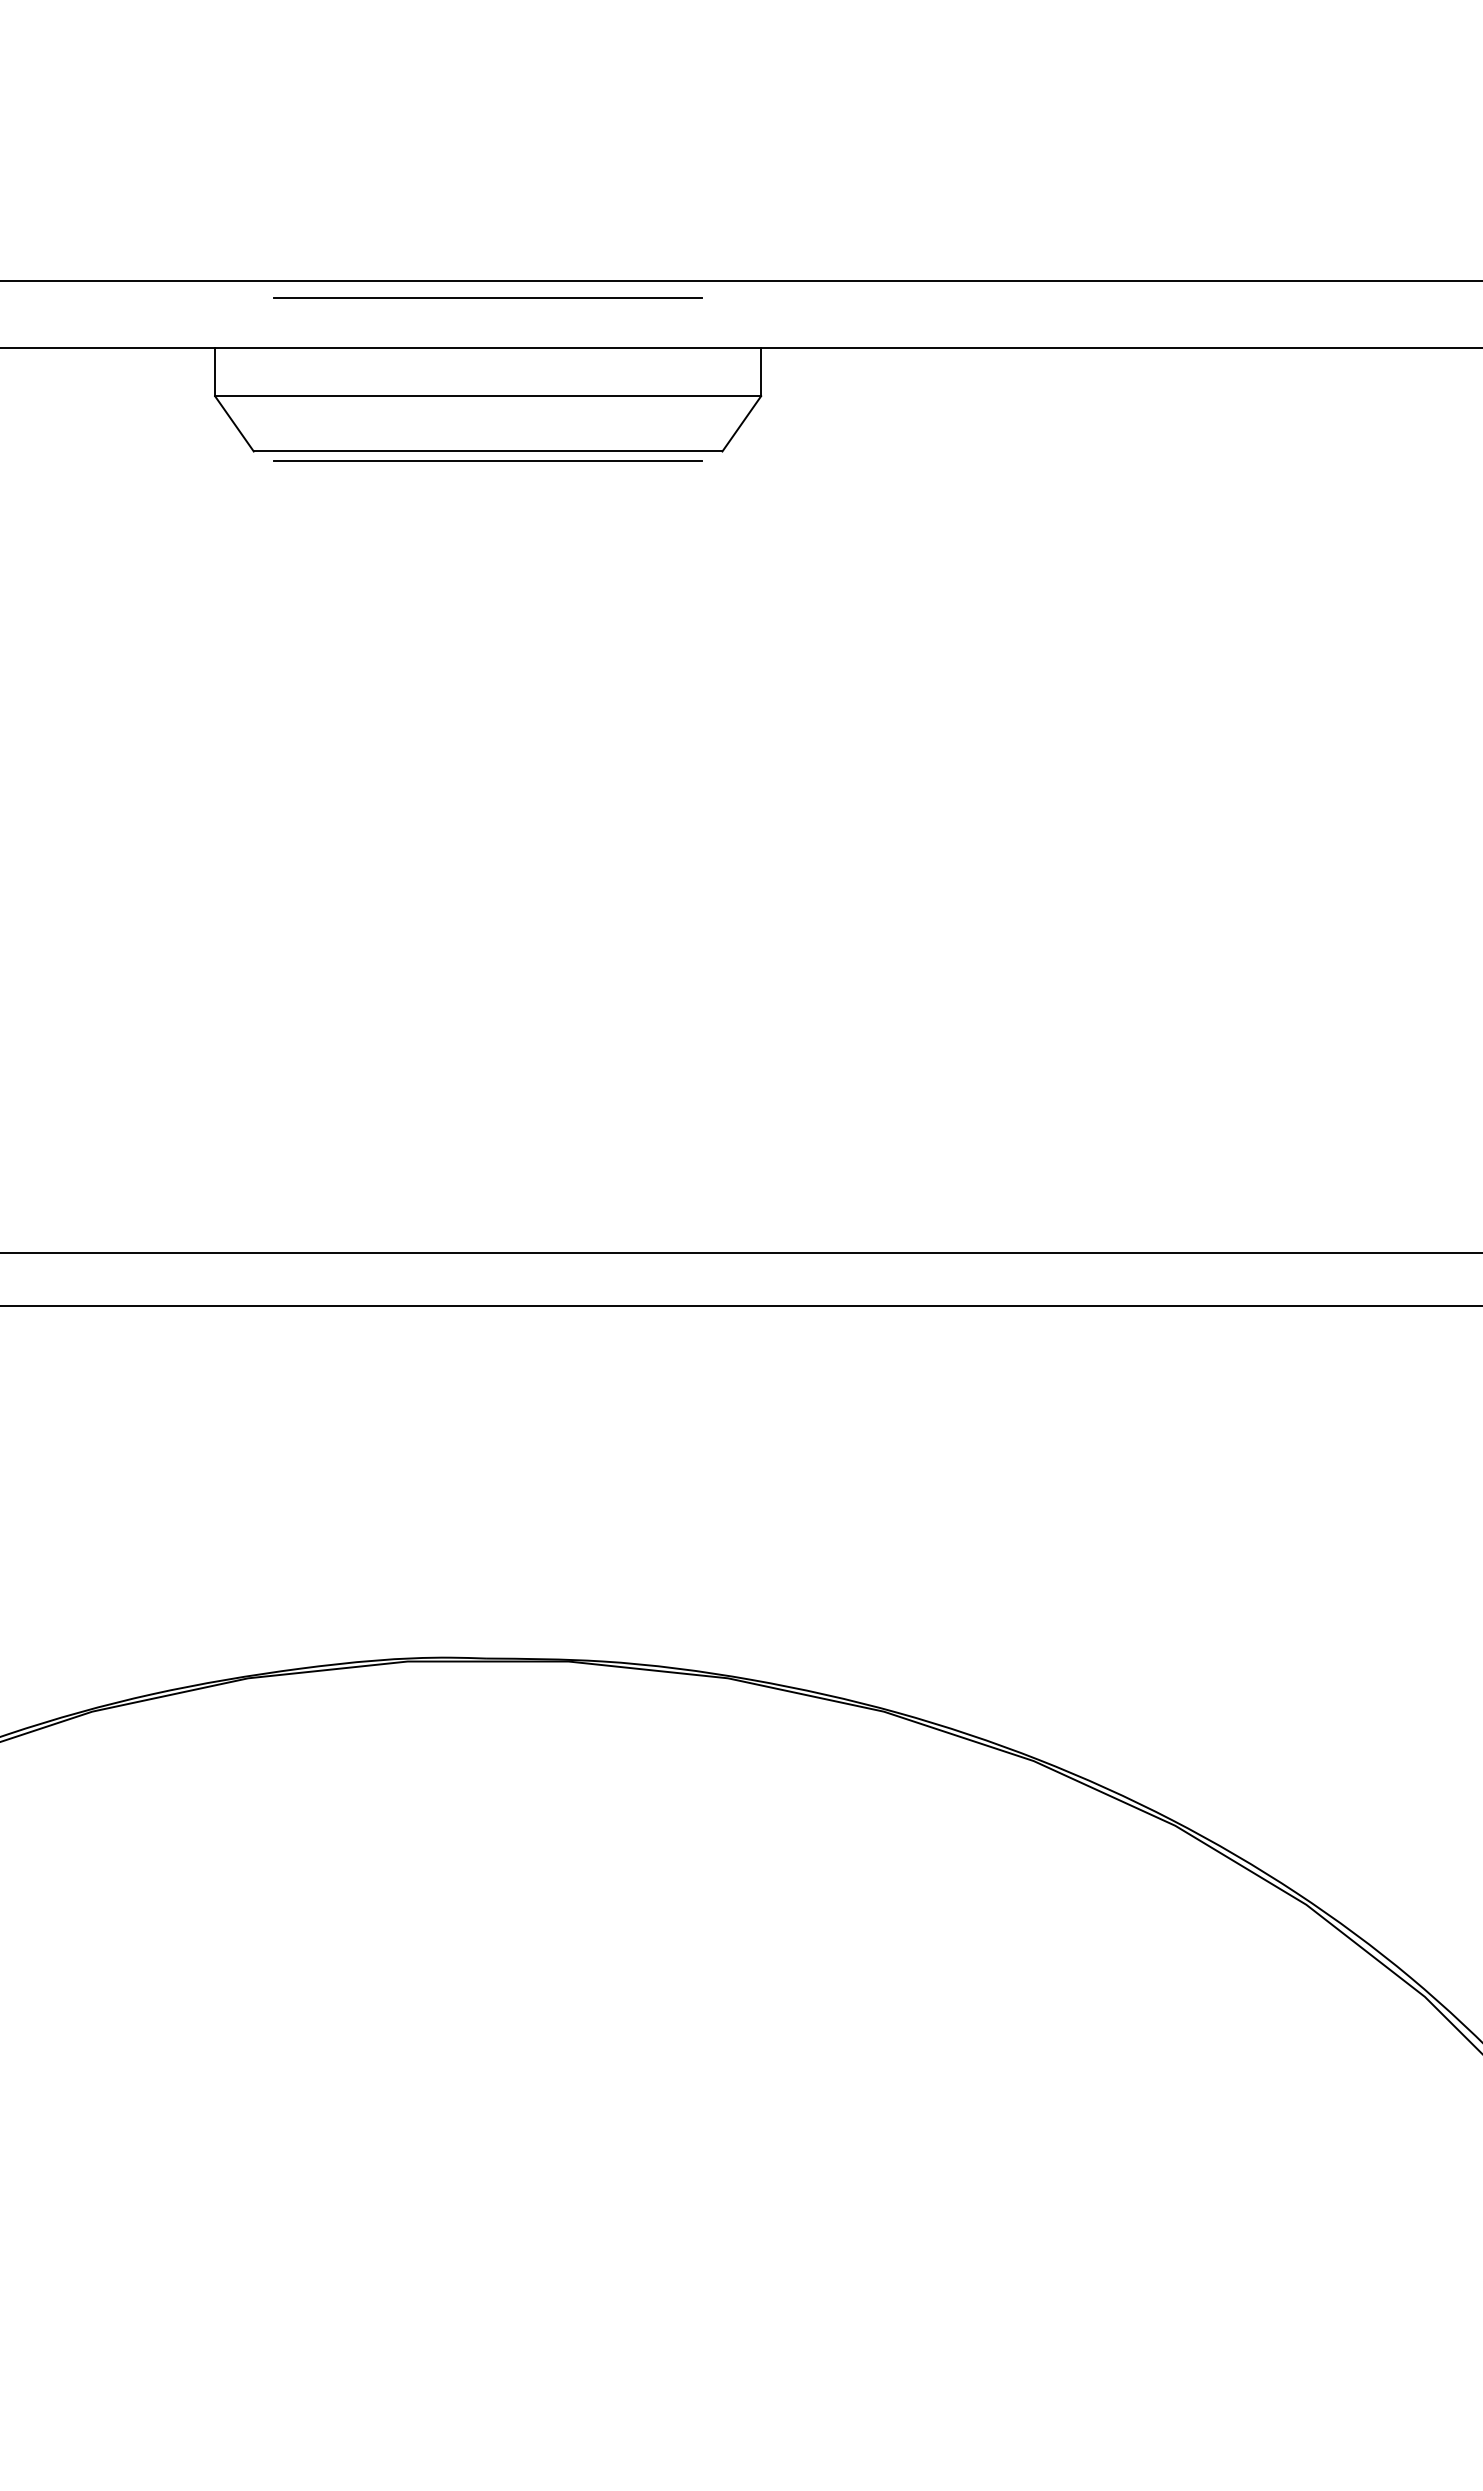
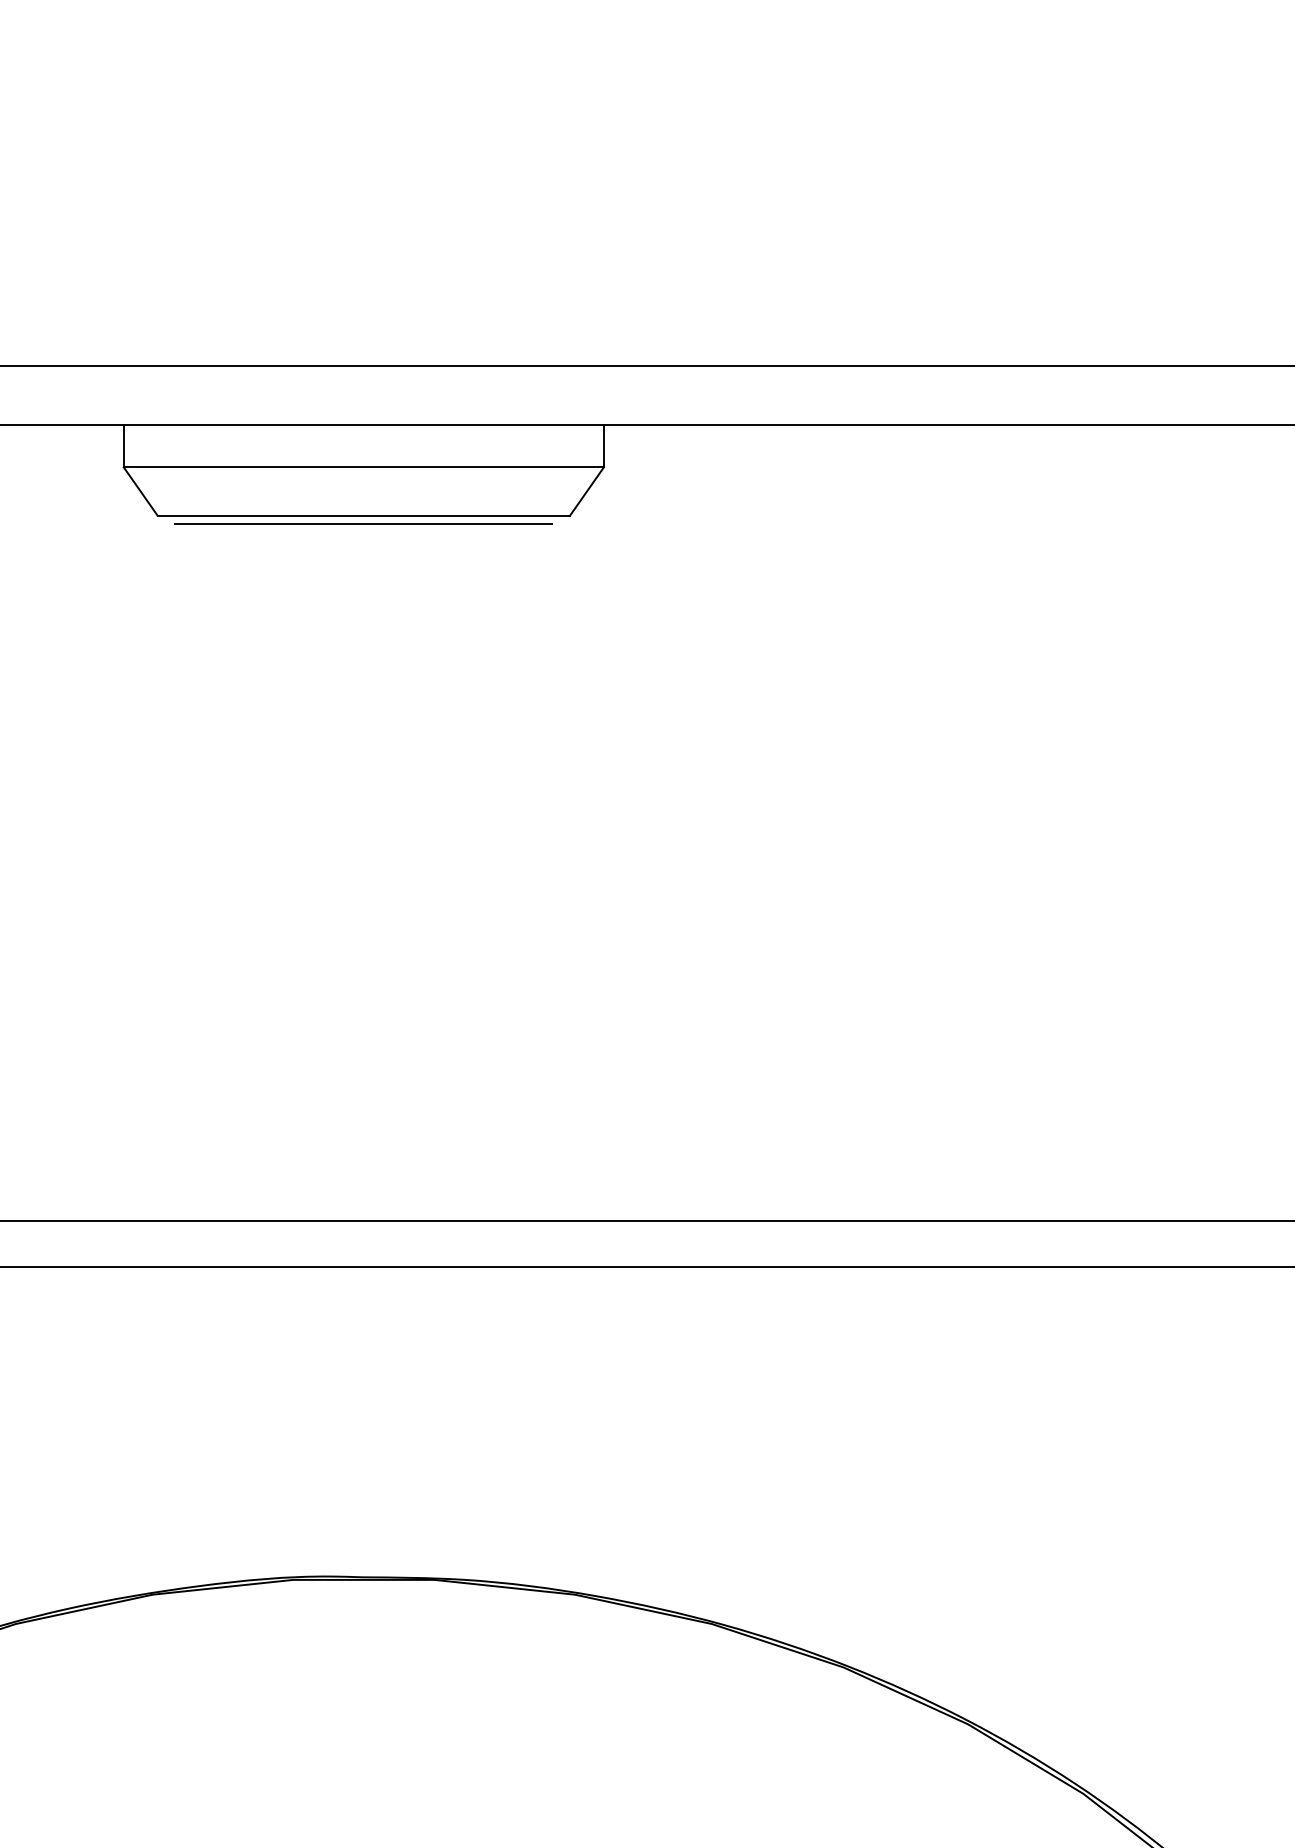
line: (487, 297) -> (363, 380), removed

